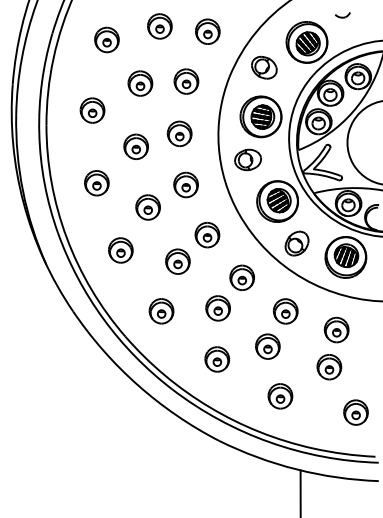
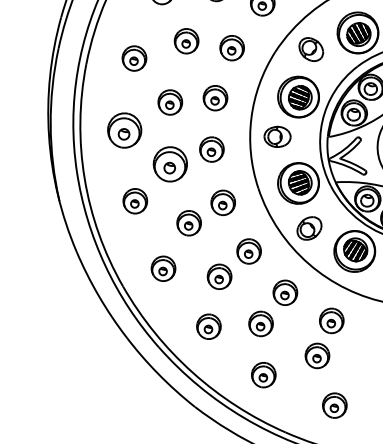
part: (96, 183) -> (124, 130), size x1.4
part: (147, 207) -> (169, 164), size x1.4

